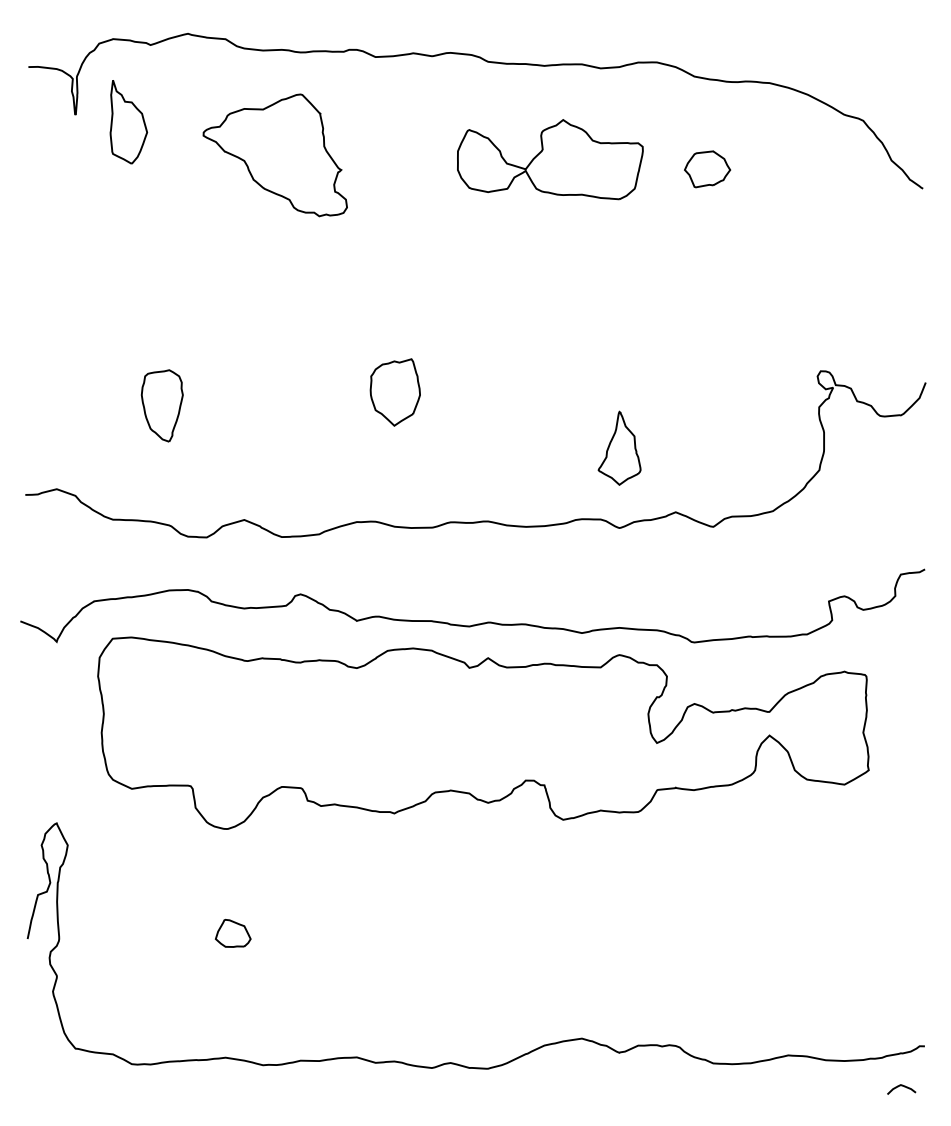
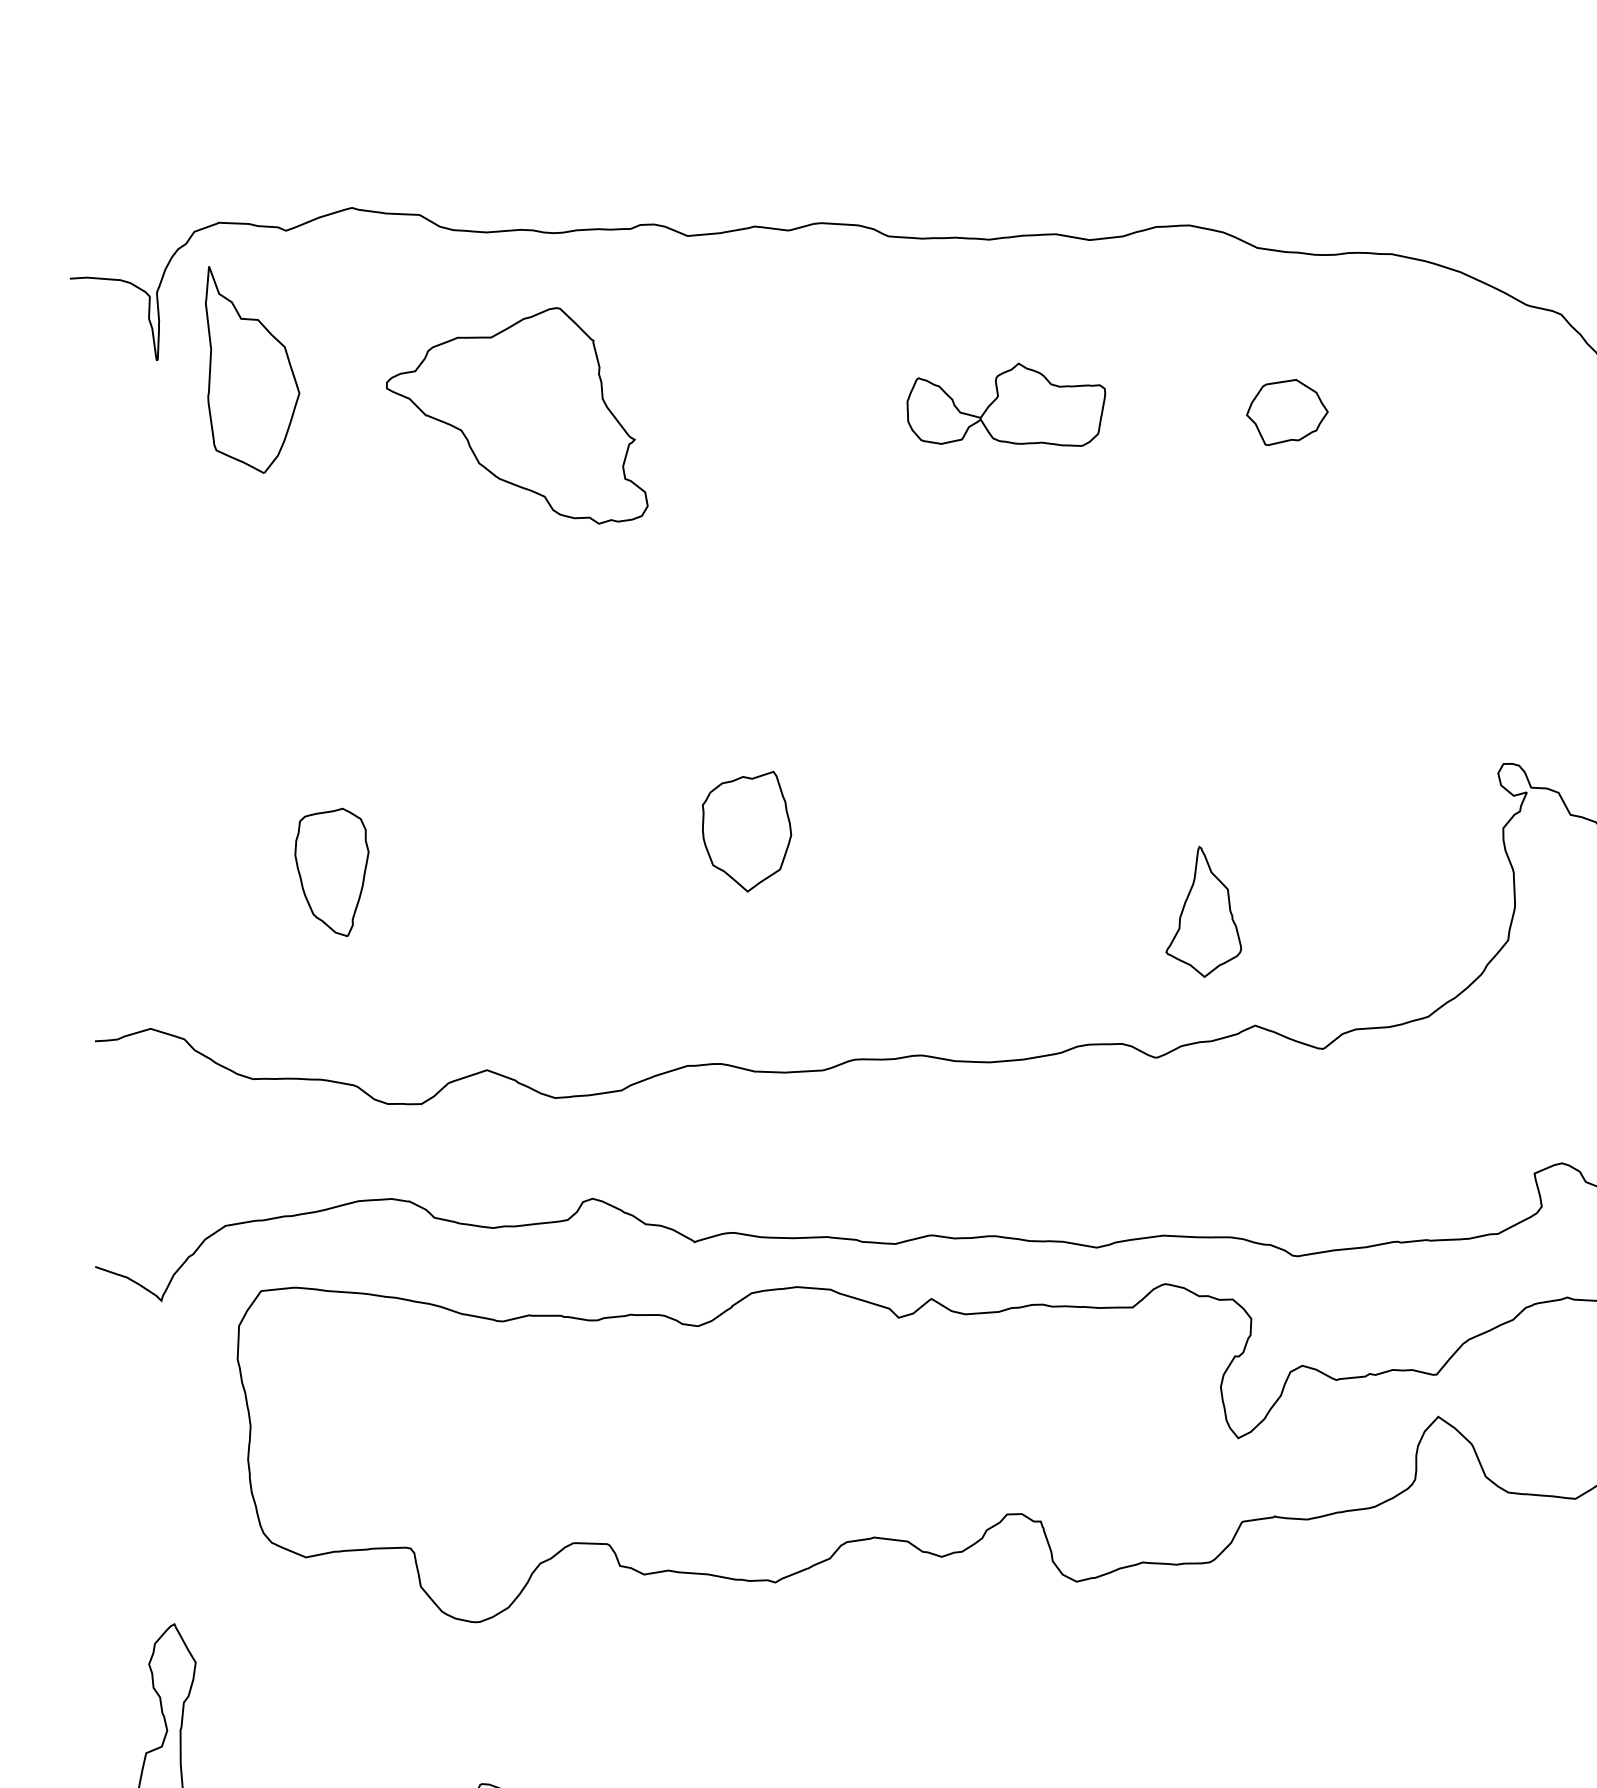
part: (128, 122) -> (252, 370), size x1.4
part: (550, 159) -> (1006, 406), size x0.6
part: (619, 447) -> (1201, 910), moved

